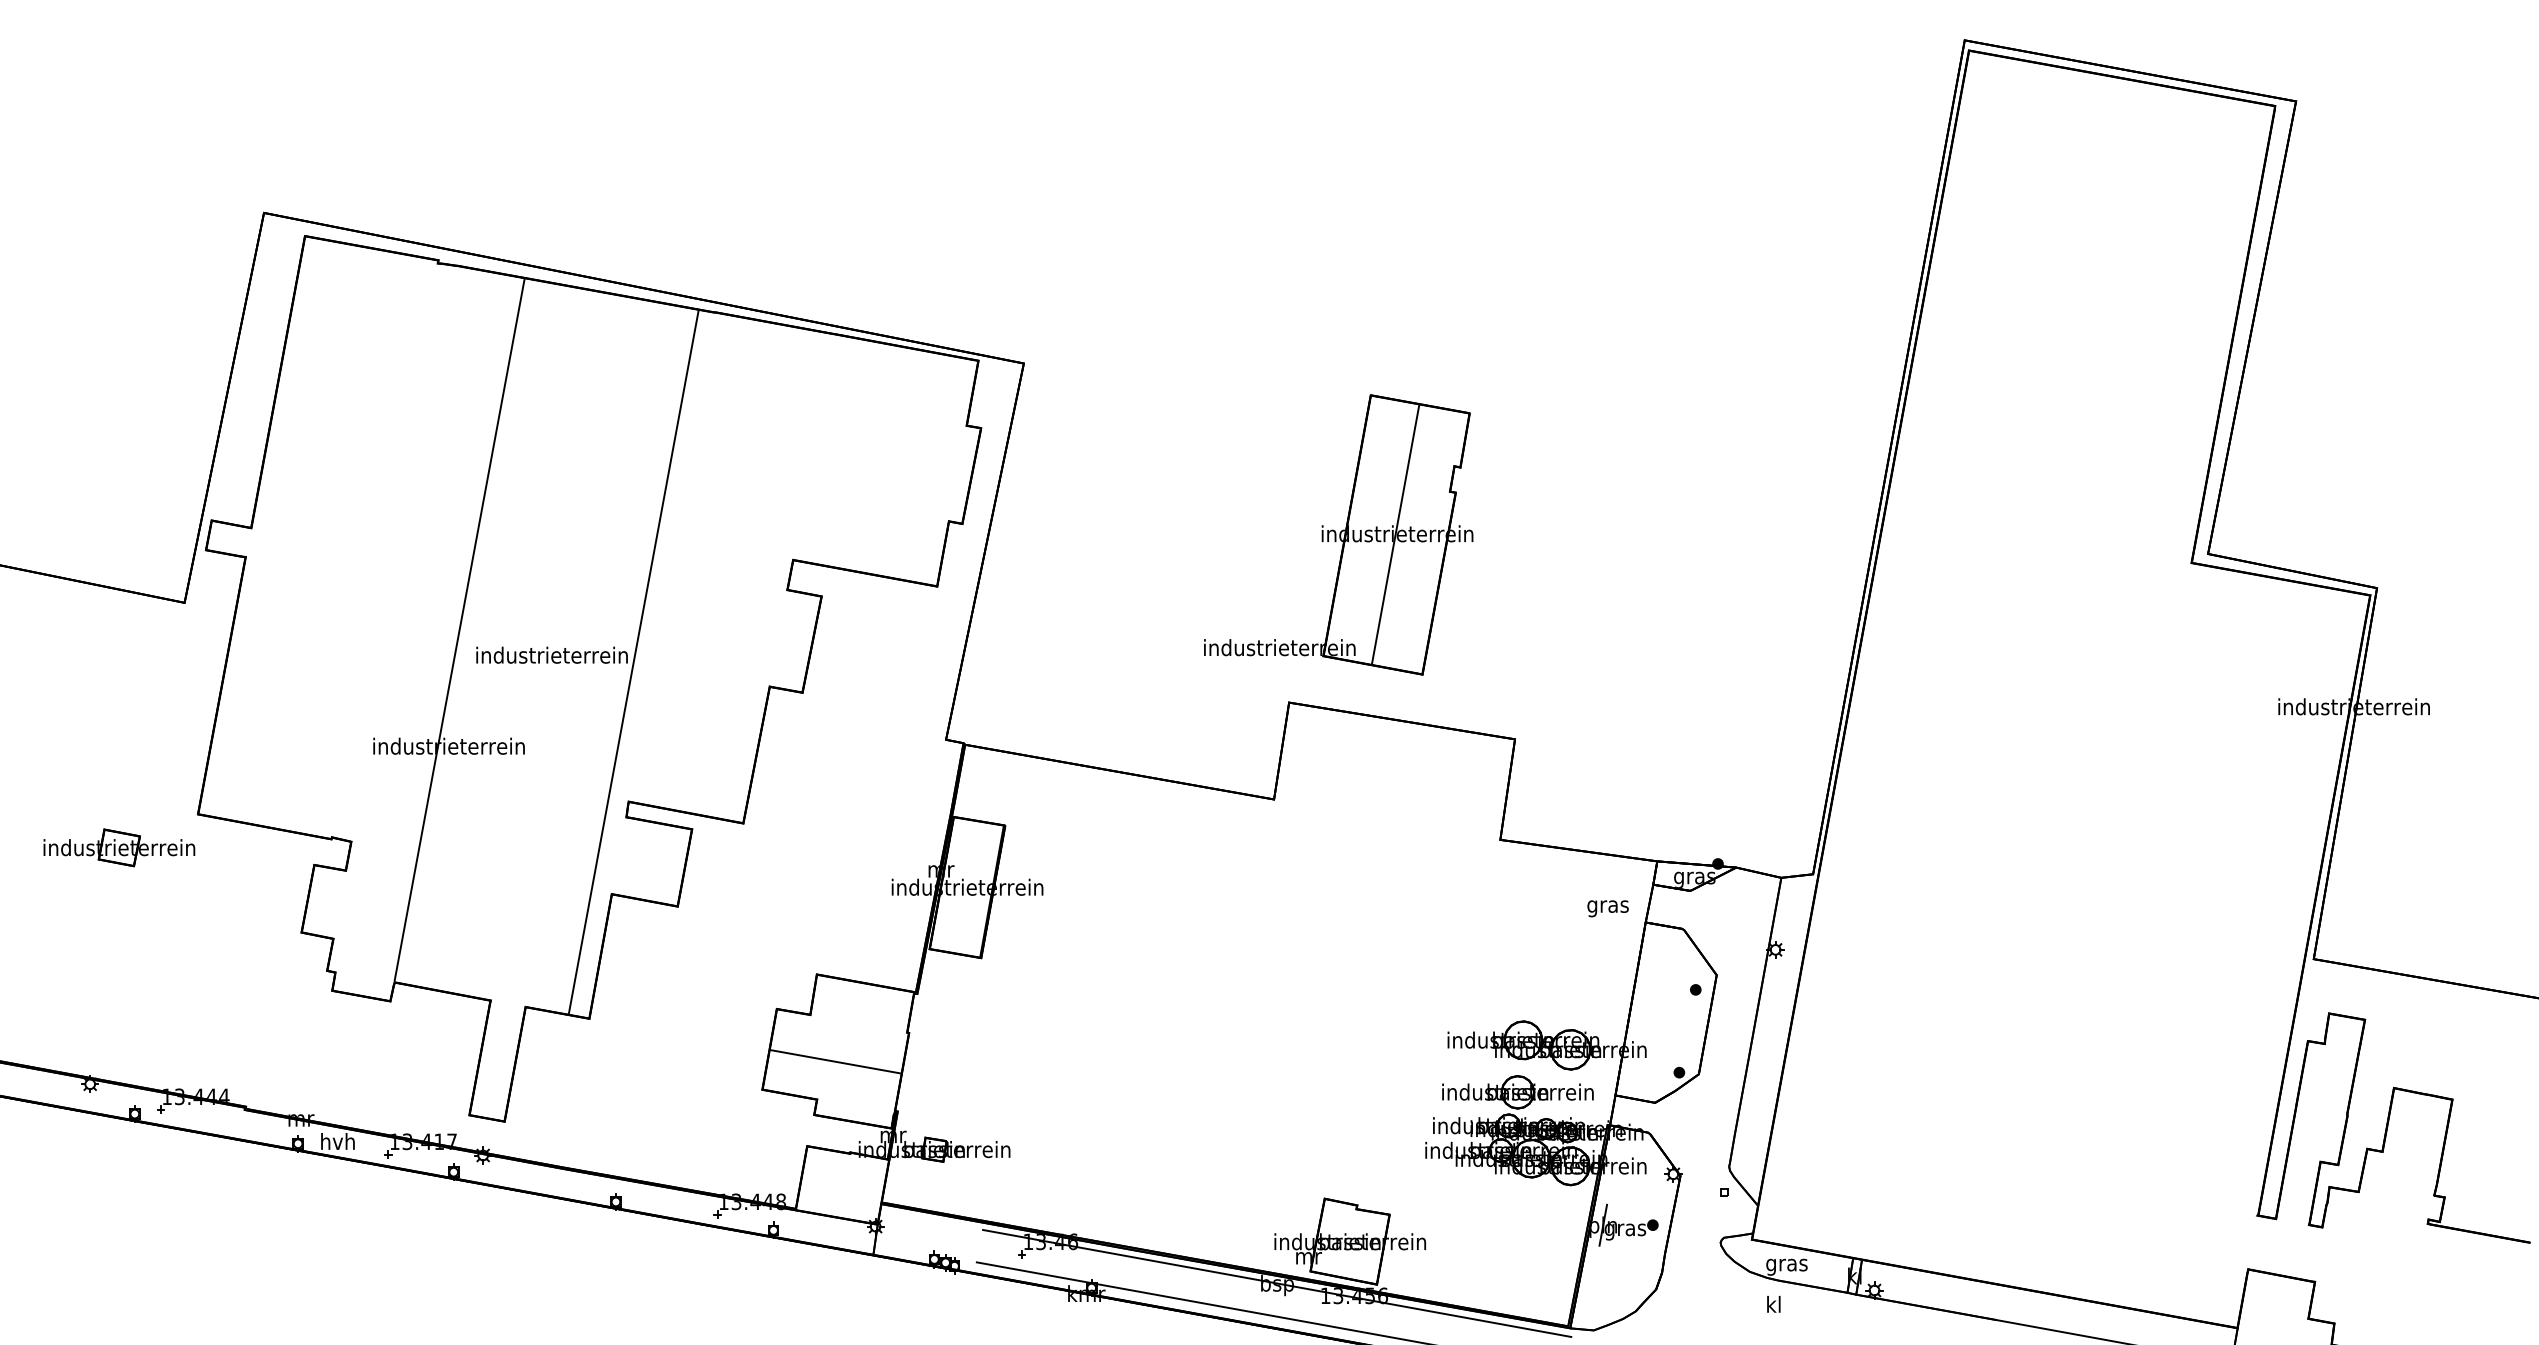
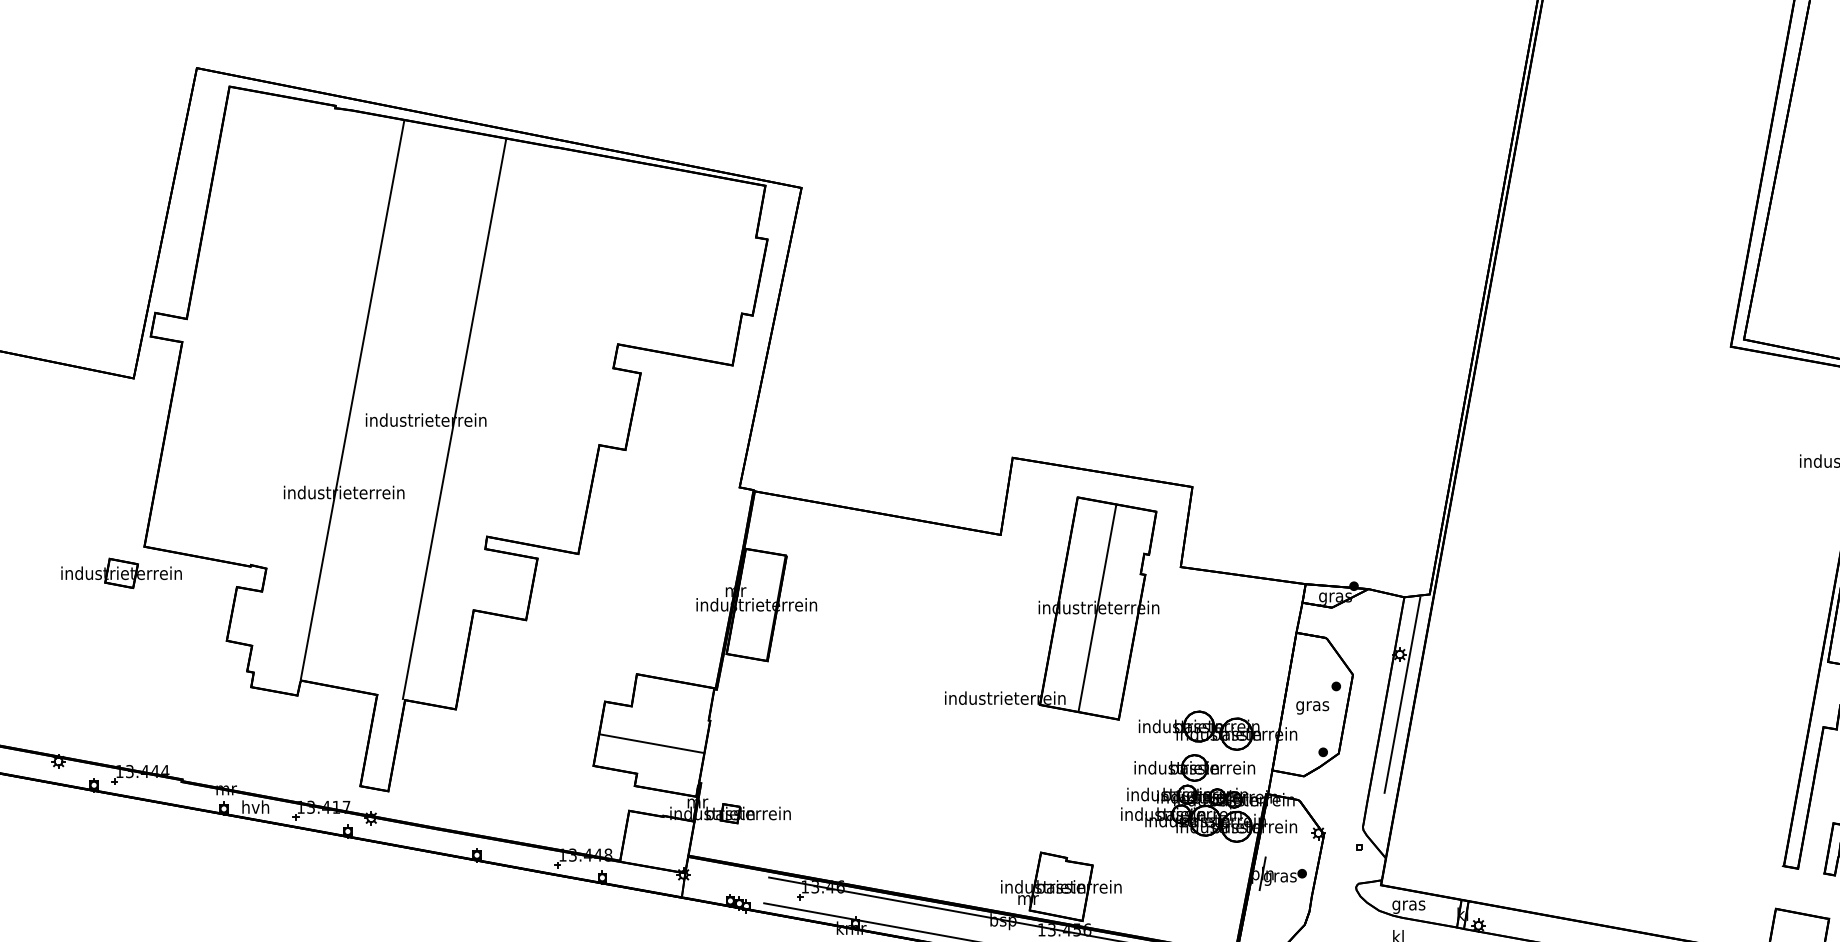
part: (1338, 534) -> (1051, 608), moved
line: (633, 662) -> (454, 419), moved
part: (119, 847) -> (121, 573), moved
text: (1607, 908) -> (1312, 707), moved
line: (1778, 1000) -> (1402, 694), added

